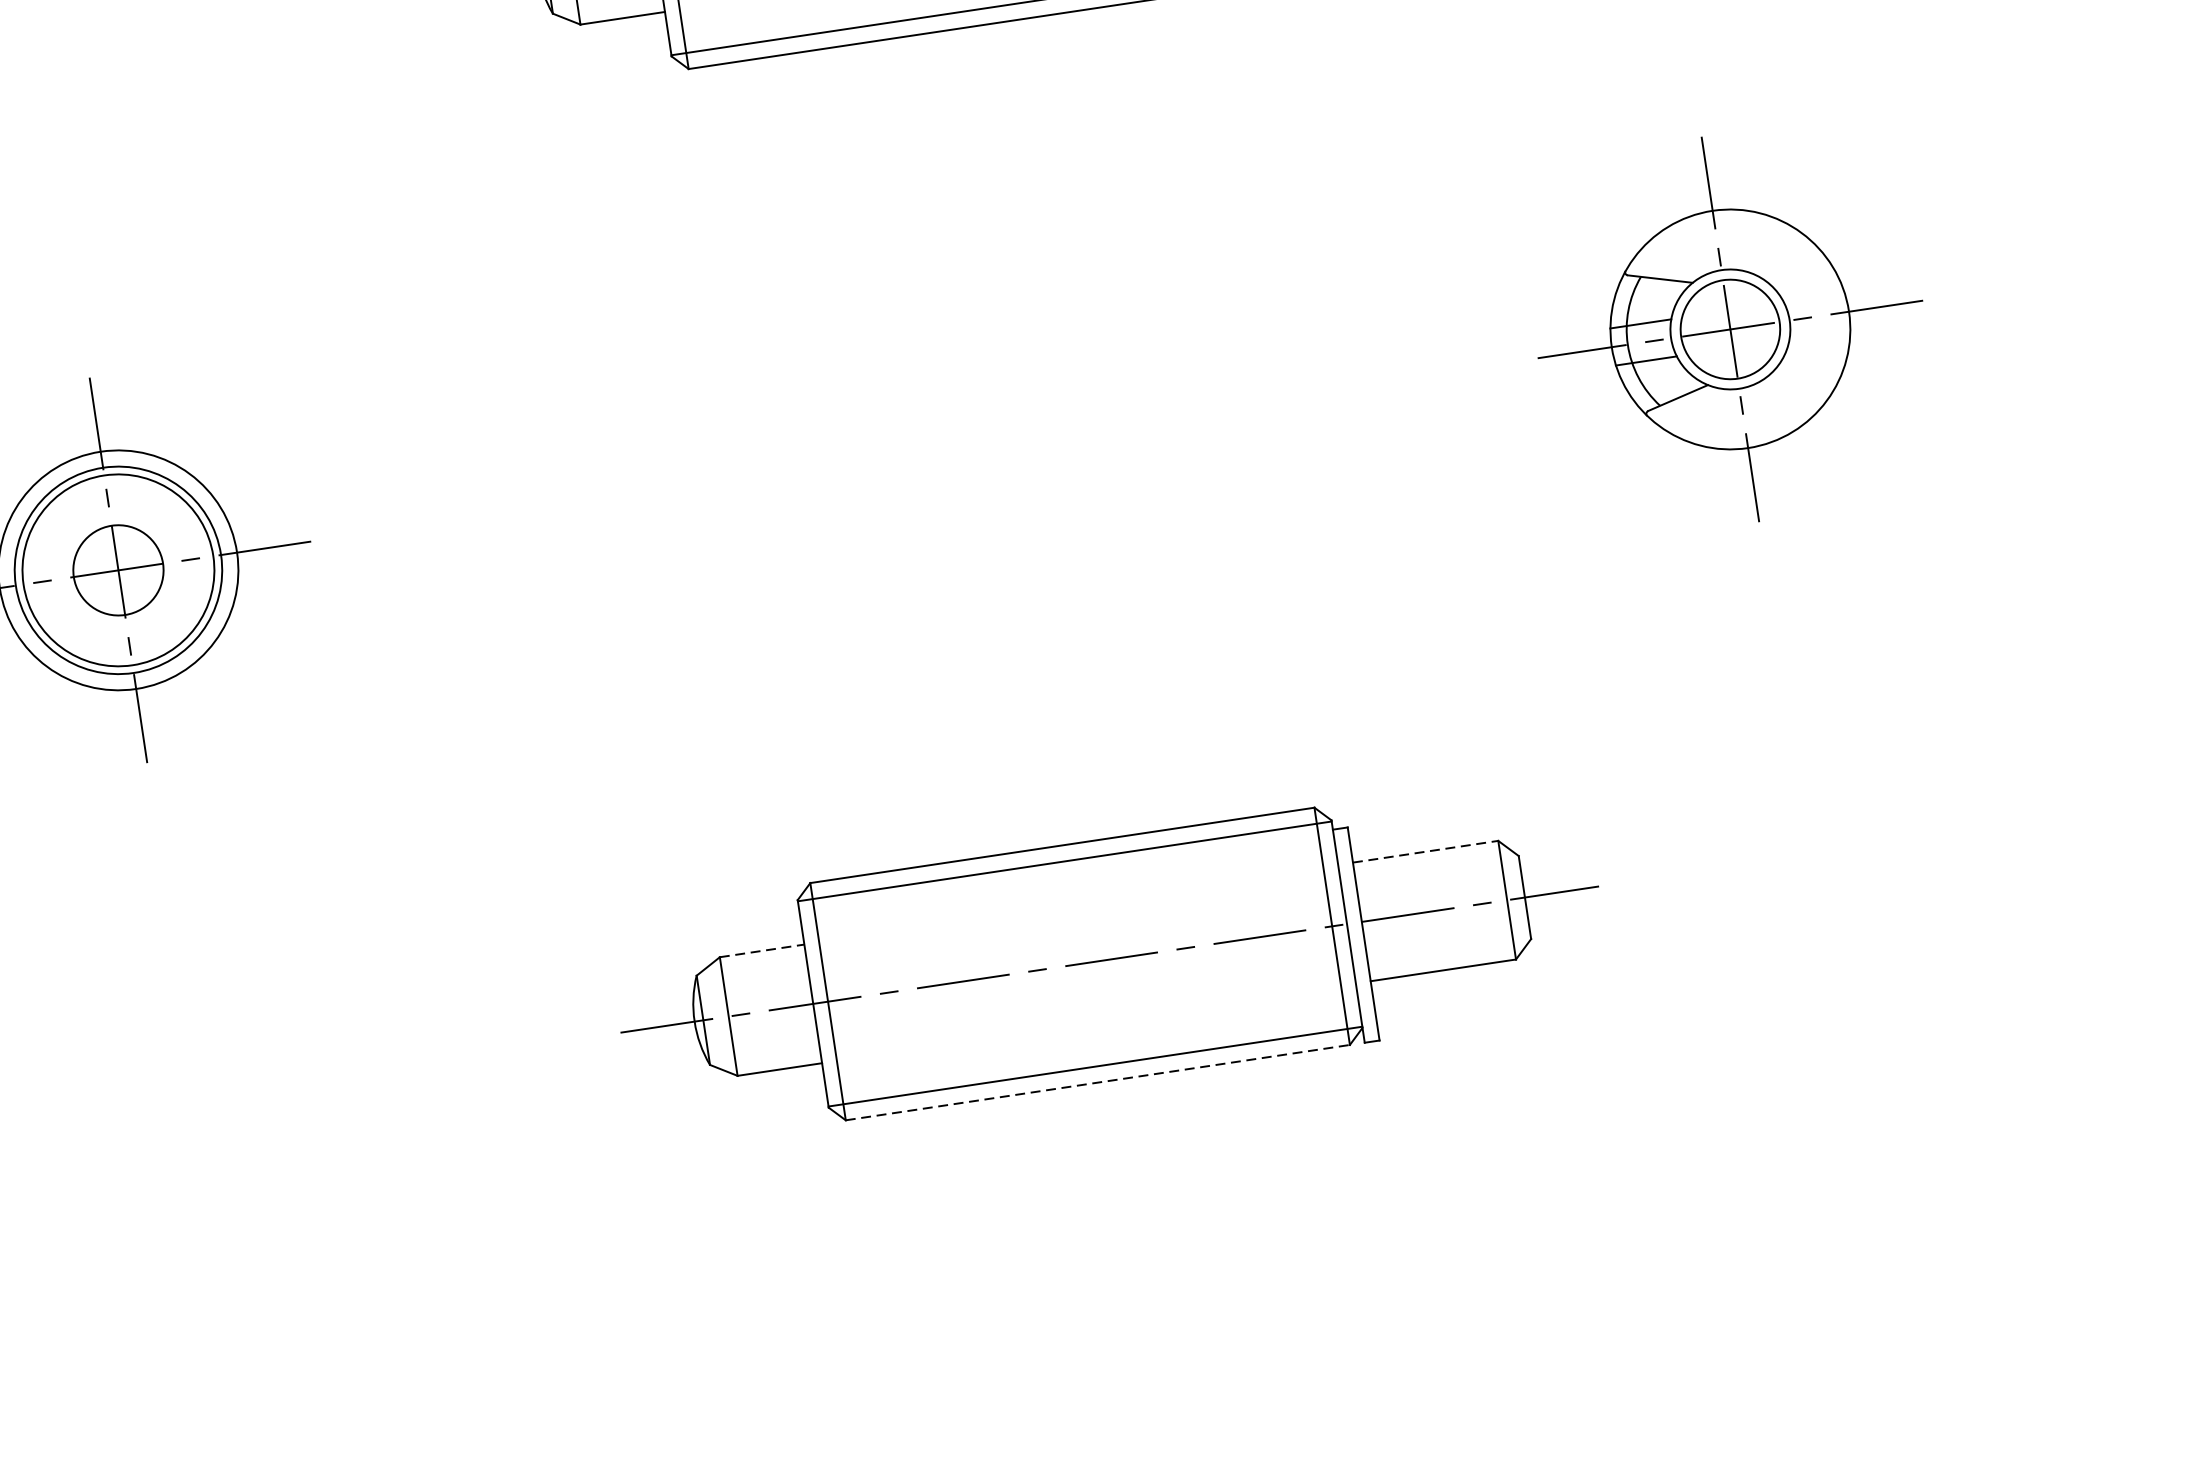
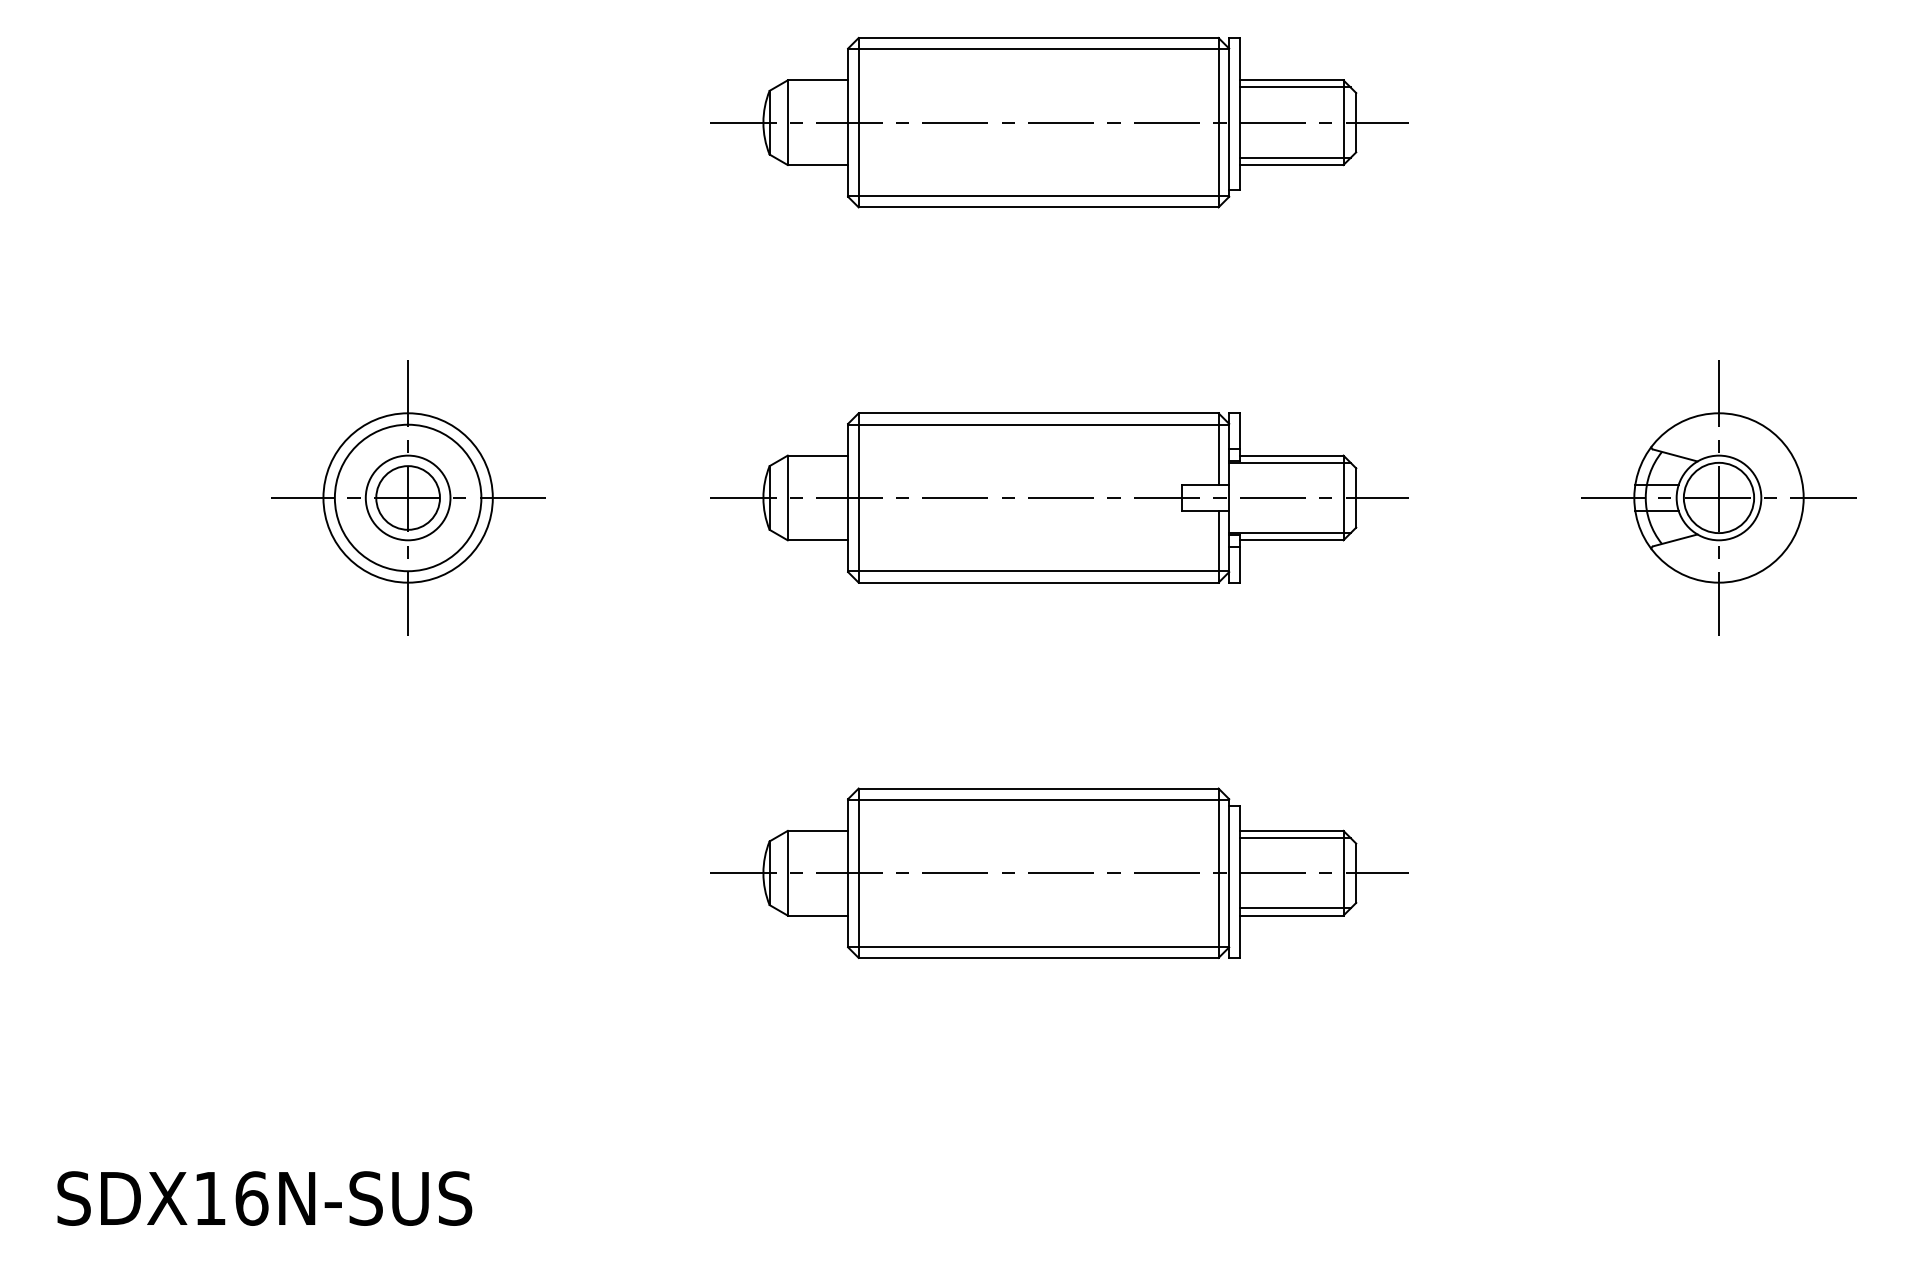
part: (1729, 328) -> (1718, 497), moved
part: (1030, 433) -> (1059, 497), added
circle: (117, 569) -> (407, 497), size x0.62
line: (1425, 851) -> (1291, 830), dashed -> solid
line: (1431, 861) -> (1294, 838), added
line: (762, 950) -> (818, 830), dashed -> solid
line: (1445, 959) -> (1294, 908), added
line: (1097, 1082) -> (1038, 957), dashed -> solid

